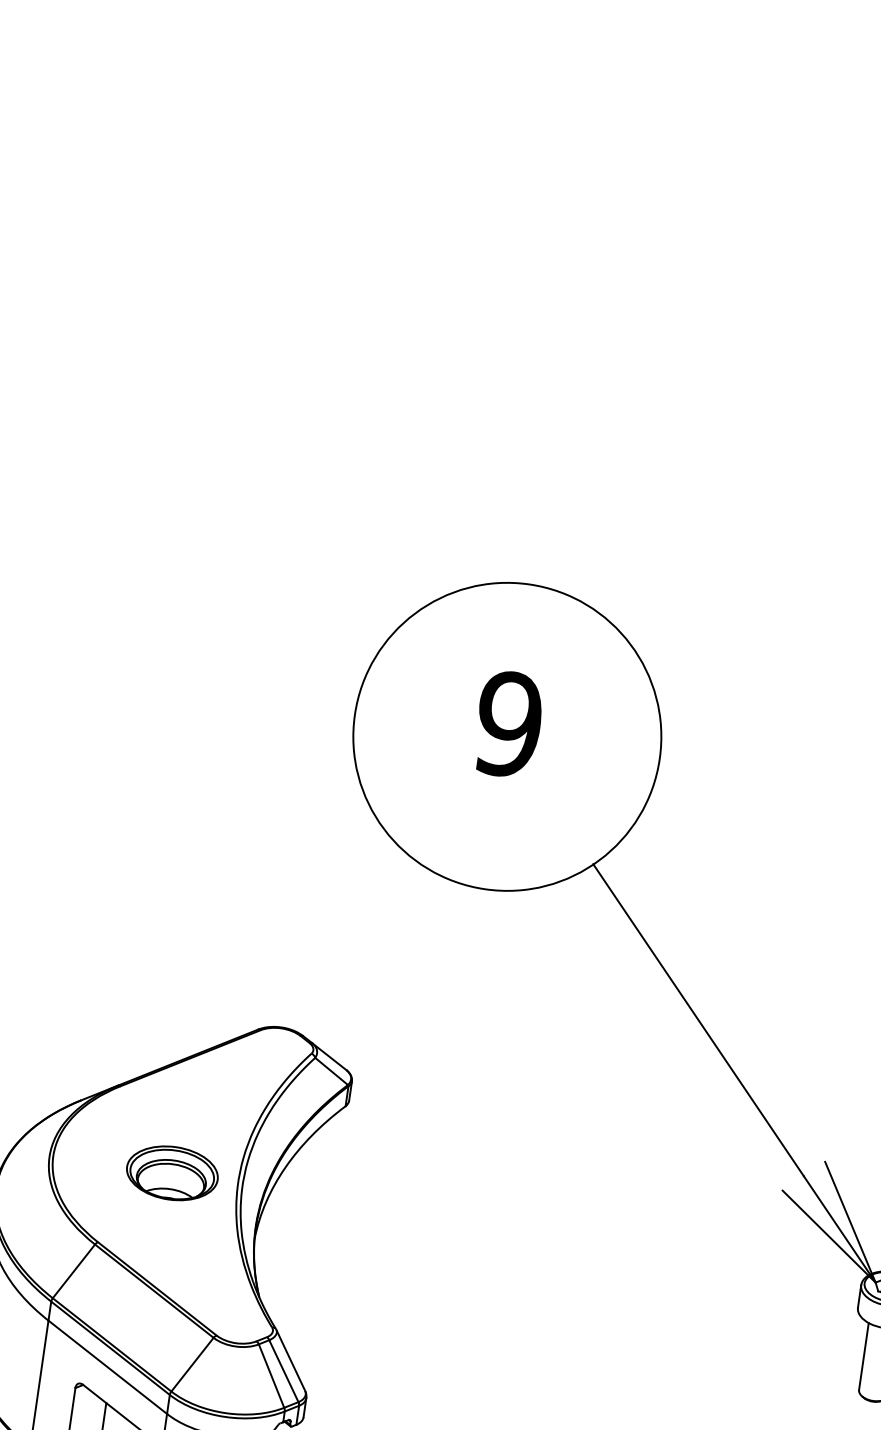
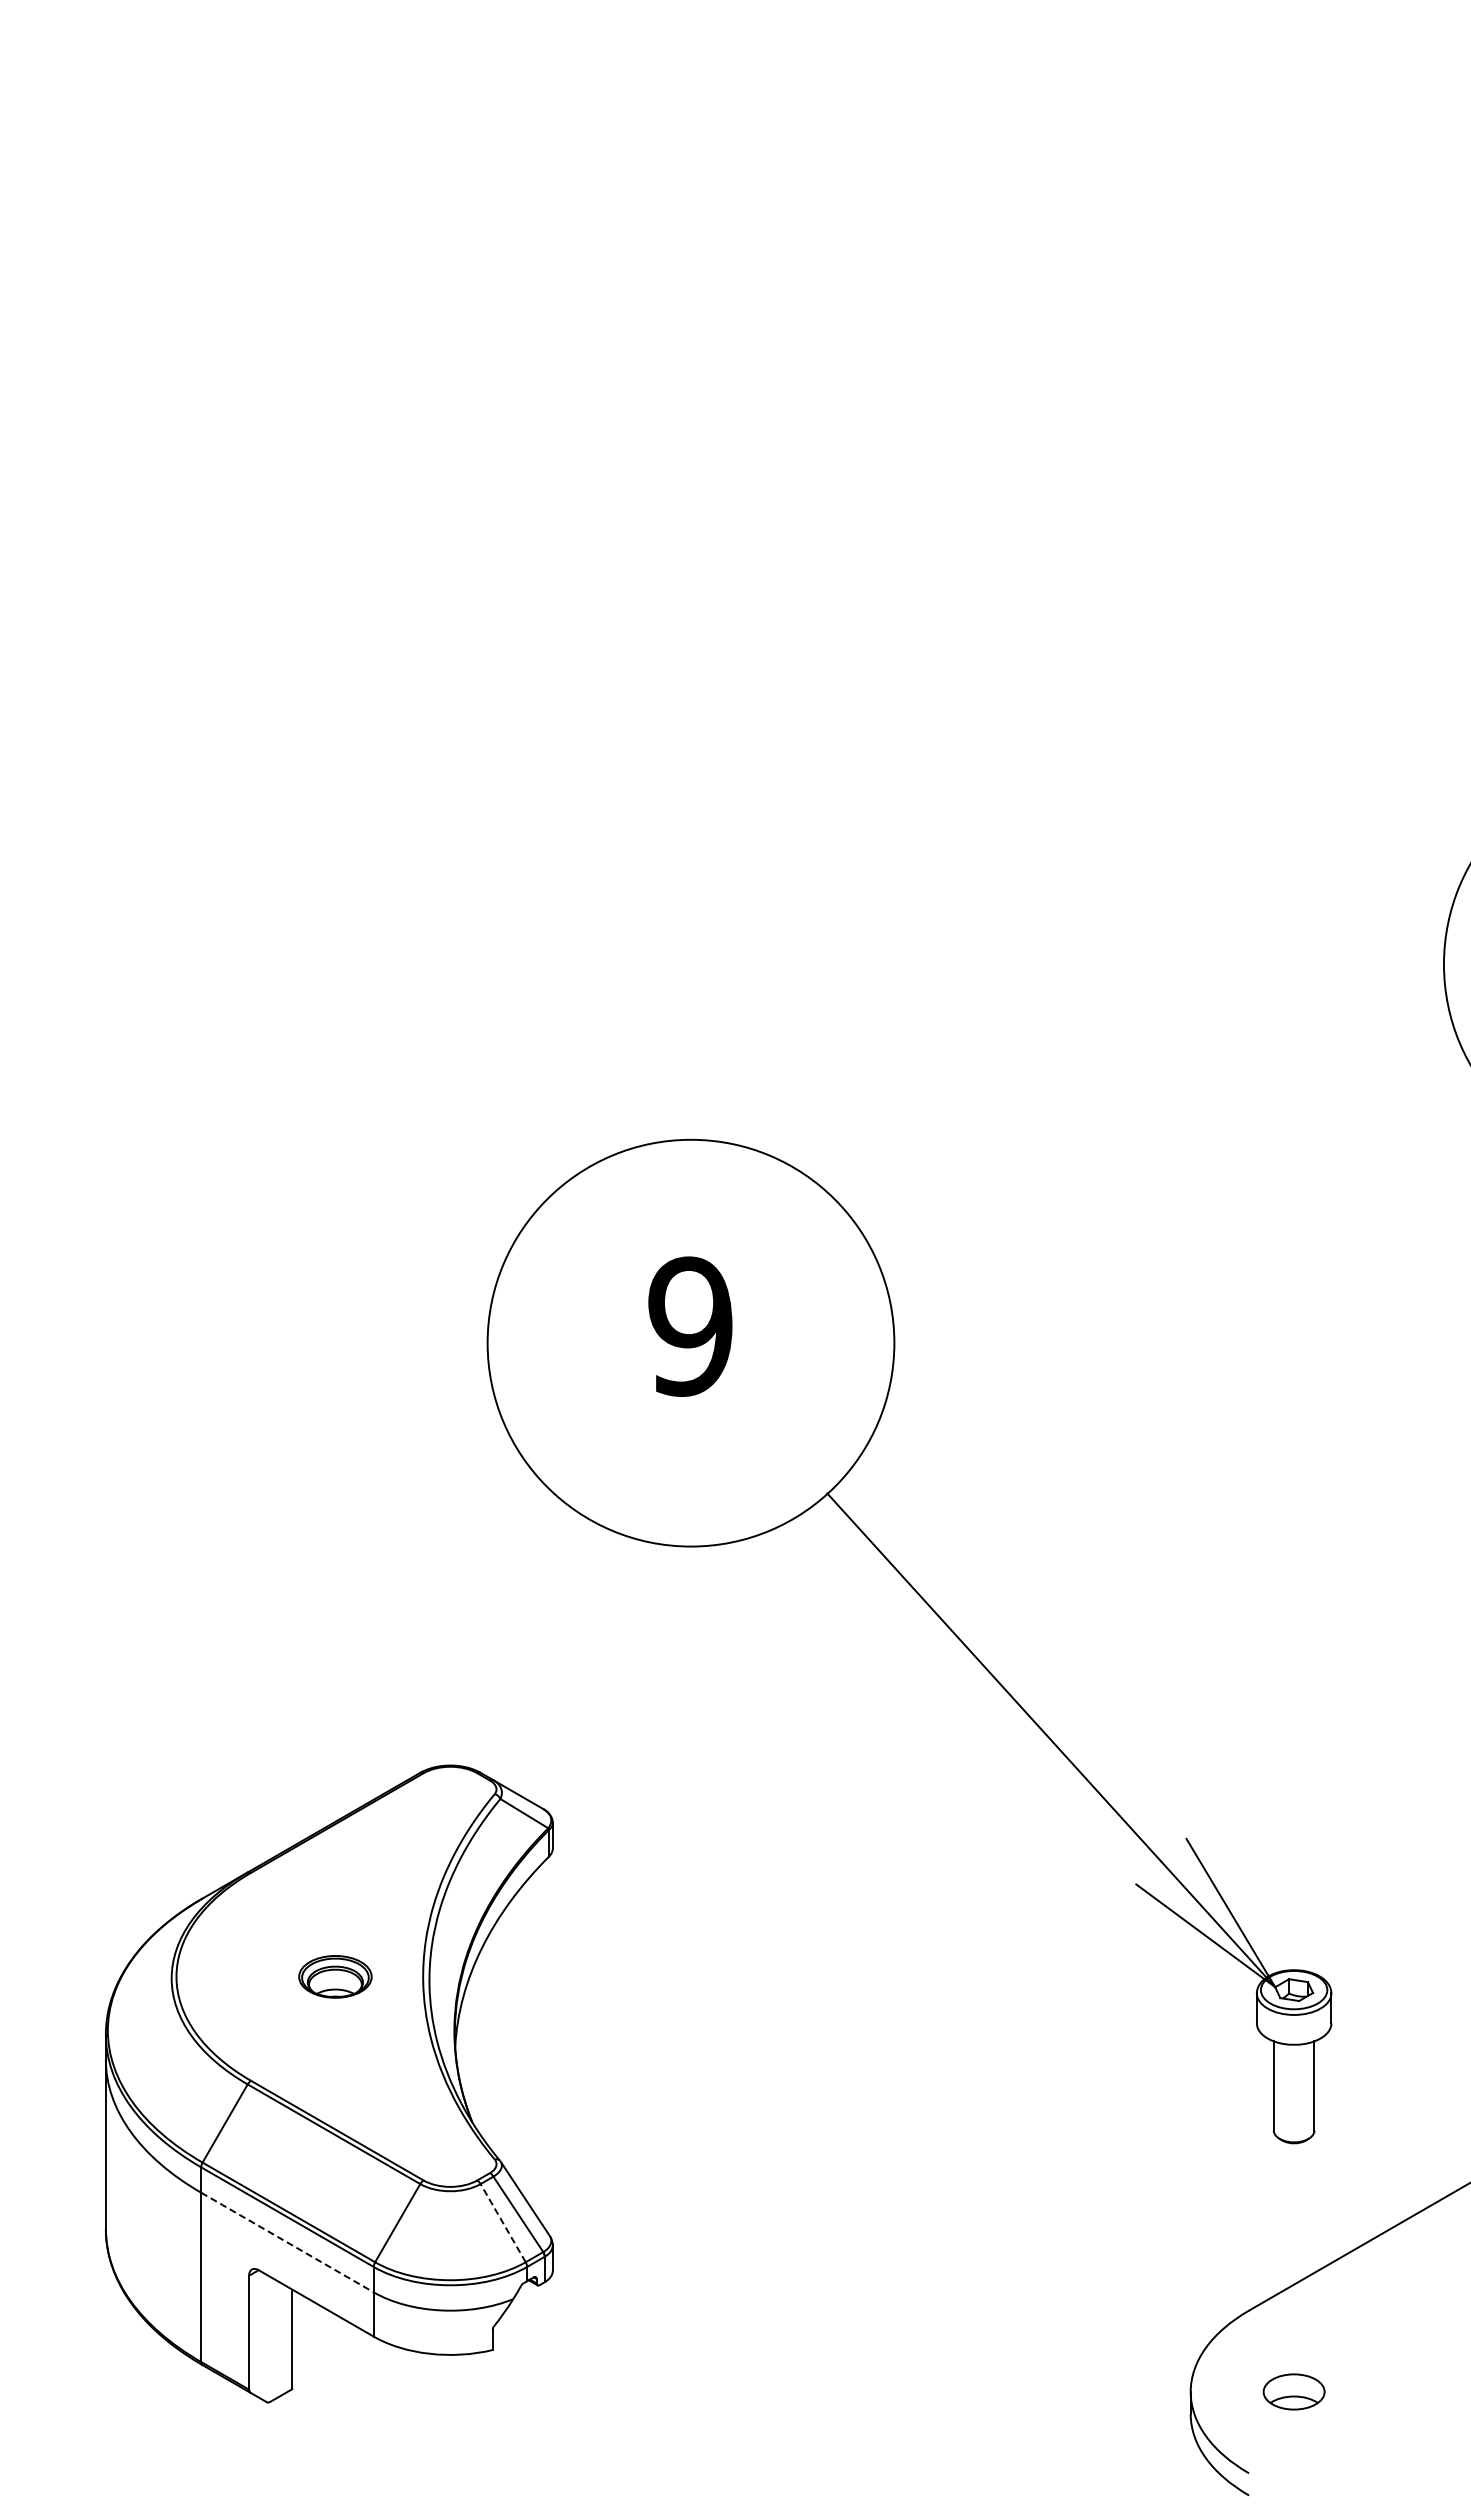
part: (172, 1173) -> (335, 1976), size x0.6
line: (107, 1367) -> (287, 2242), solid -> dashed
line: (271, 1375) -> (502, 2222), solid -> dashed

